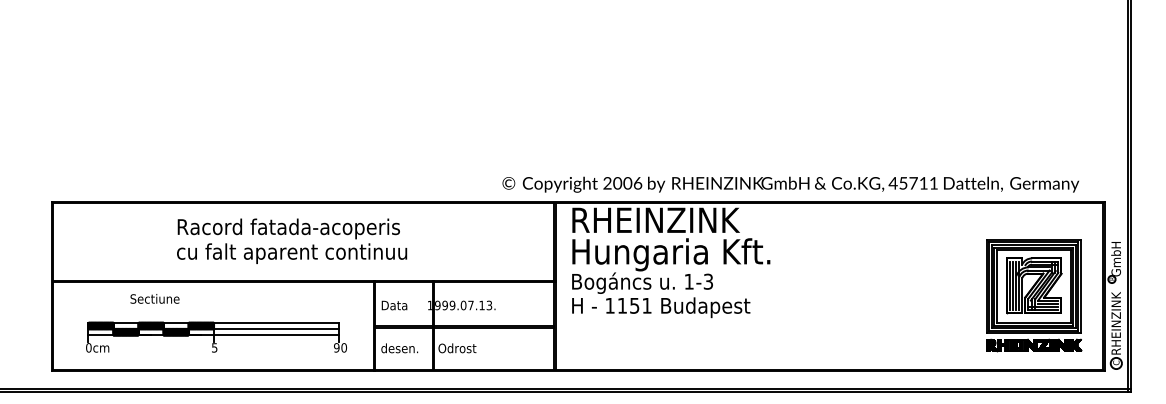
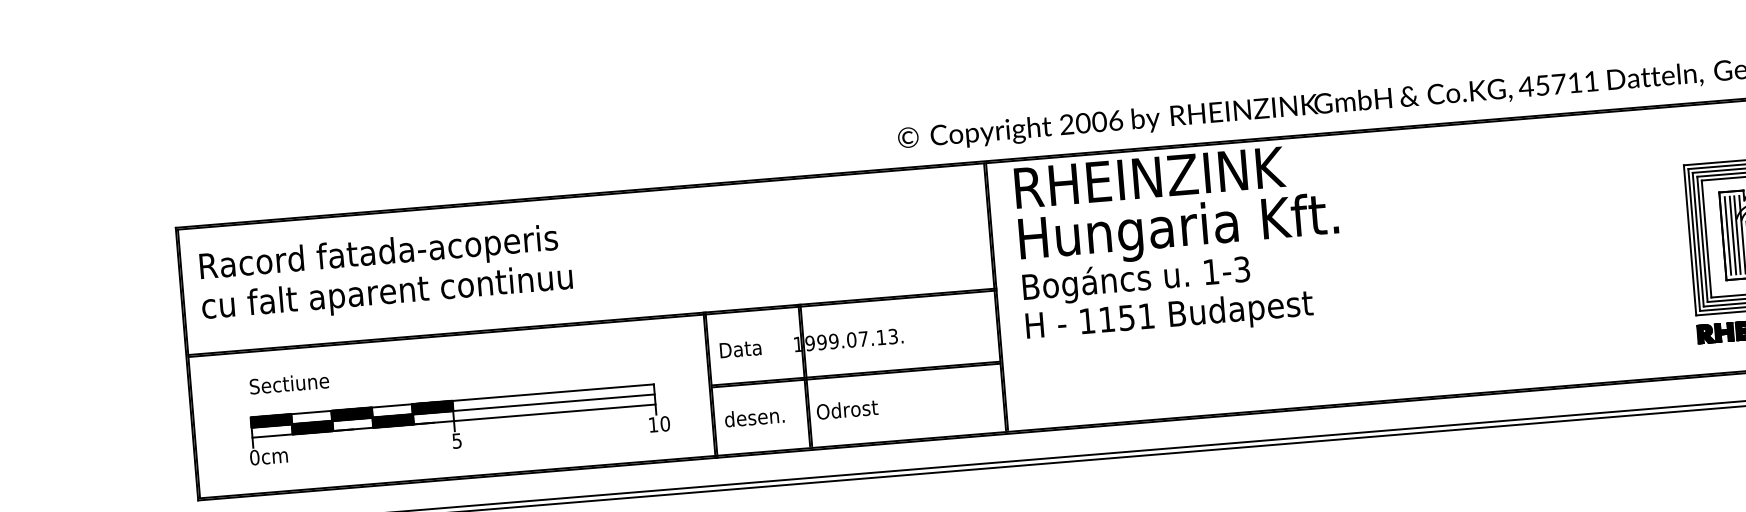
text: (292, 240) -> (386, 273), moved
text: (154, 298) -> (288, 383), moved
text: (336, 347) -> (652, 424), 90 -> 10

